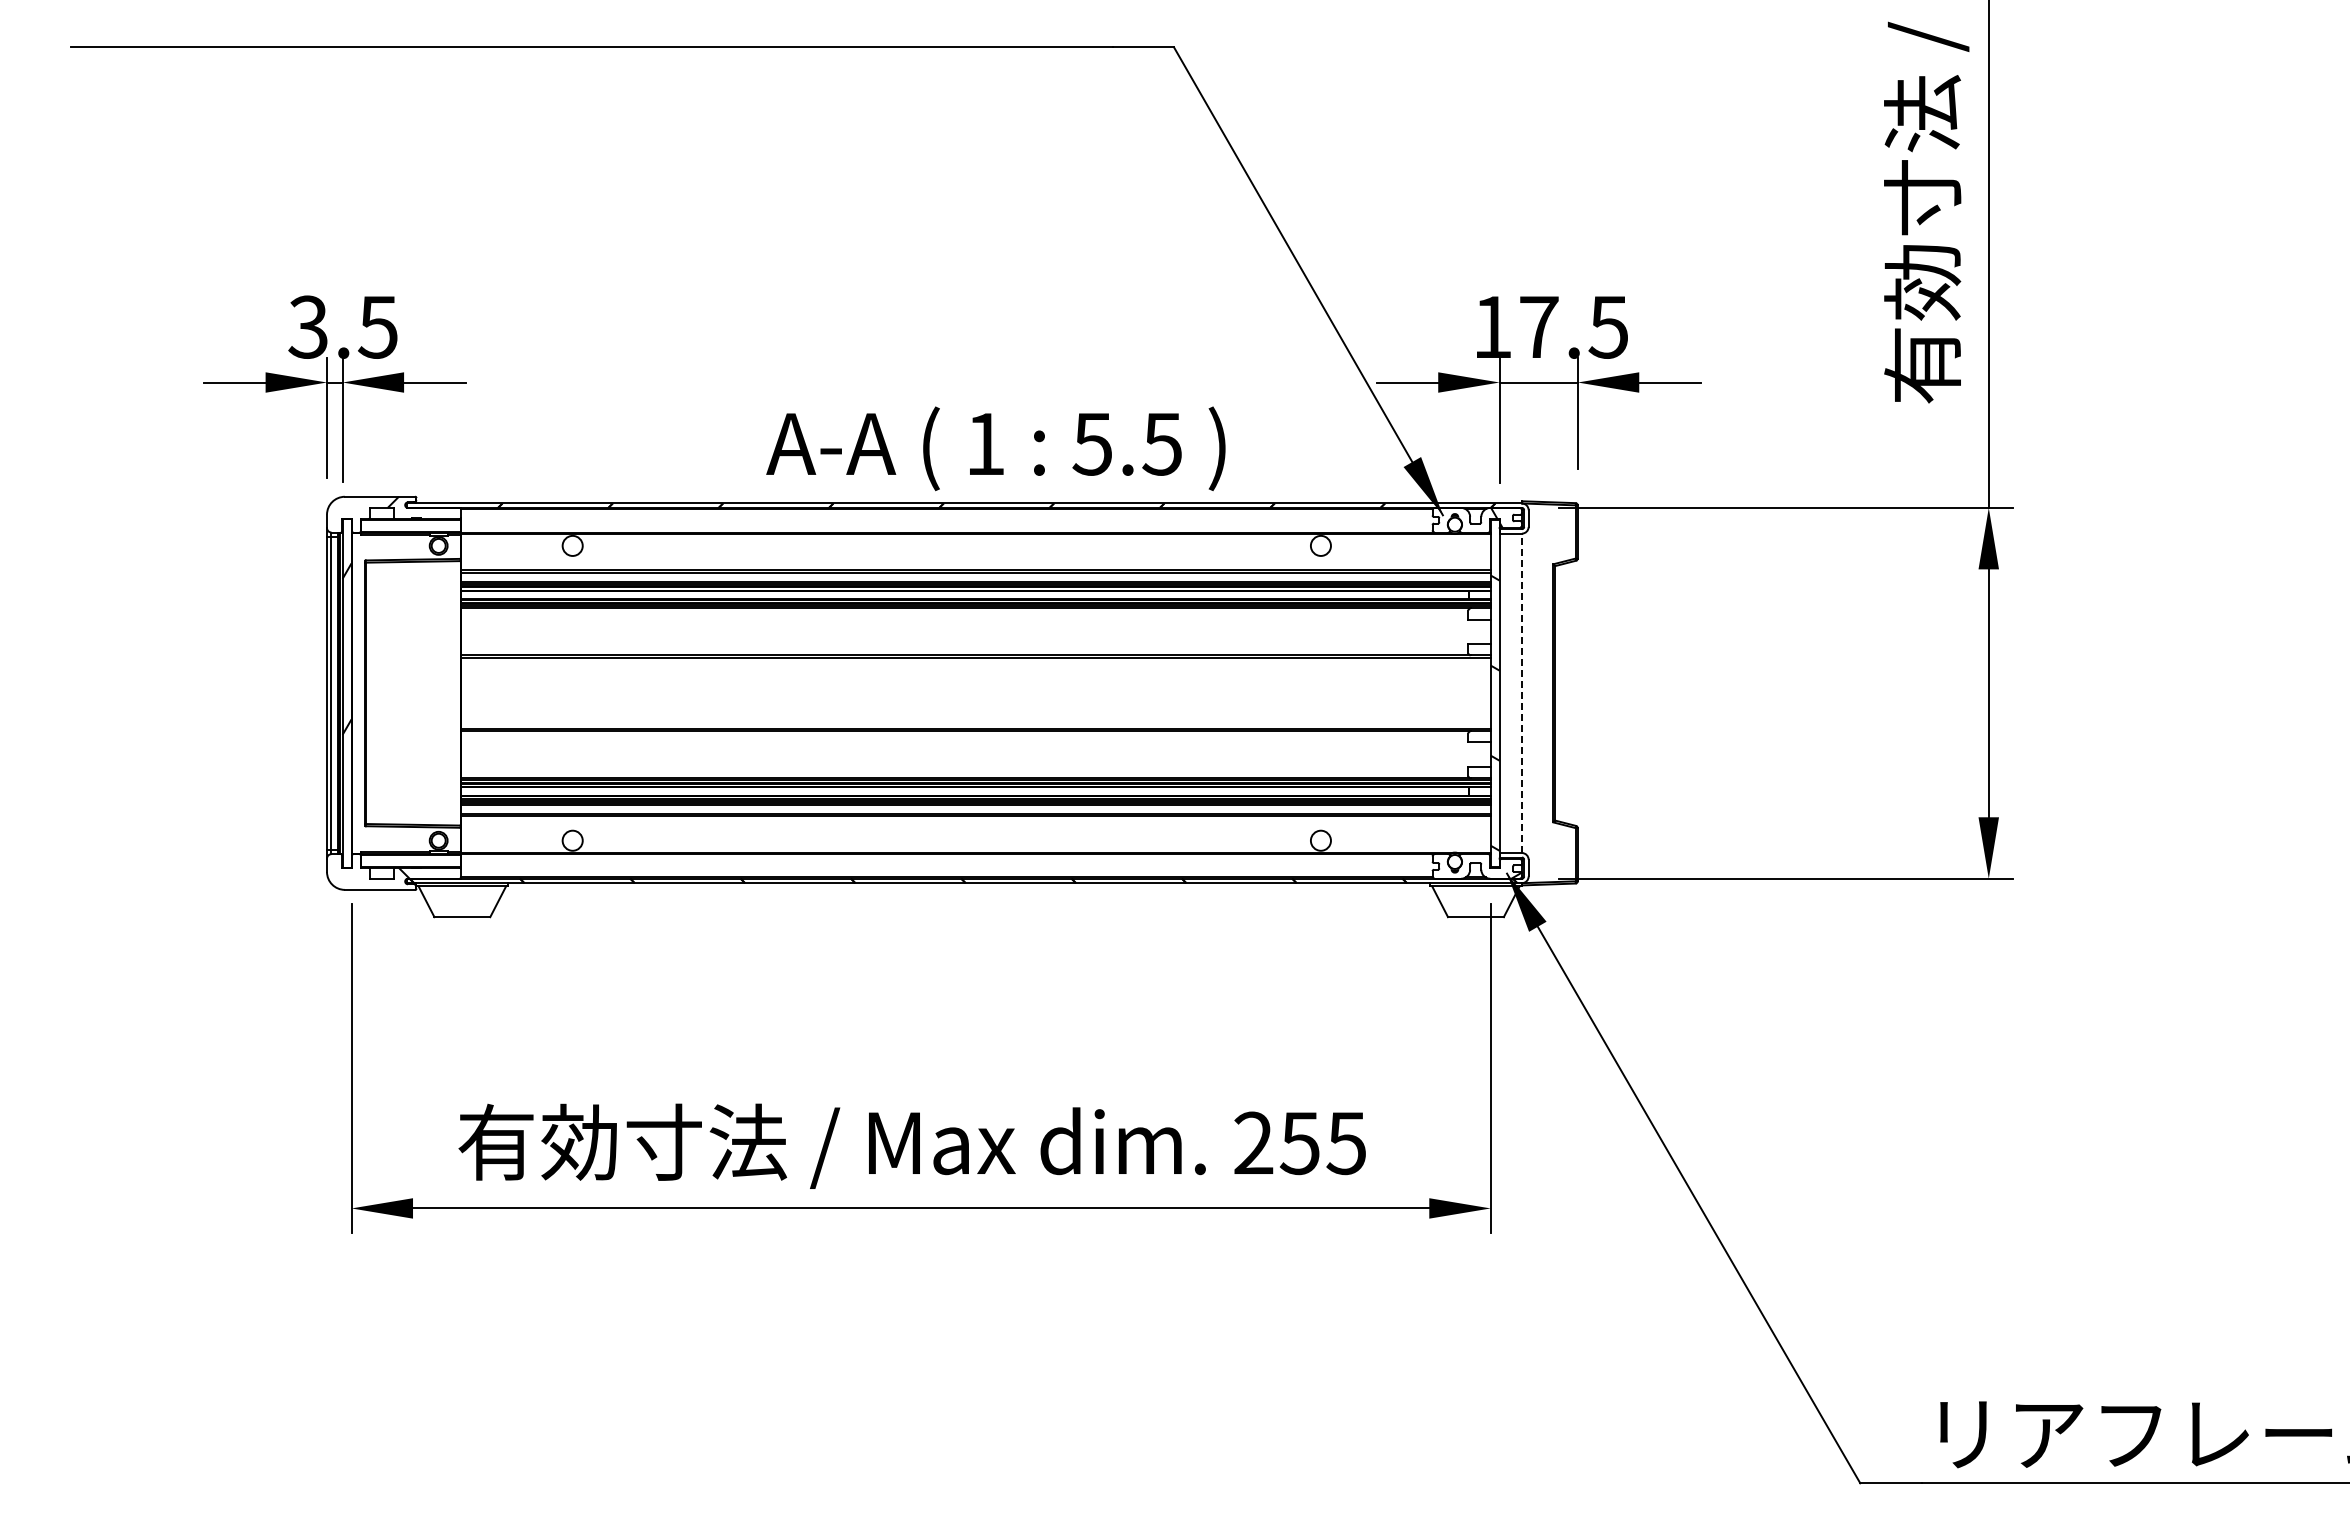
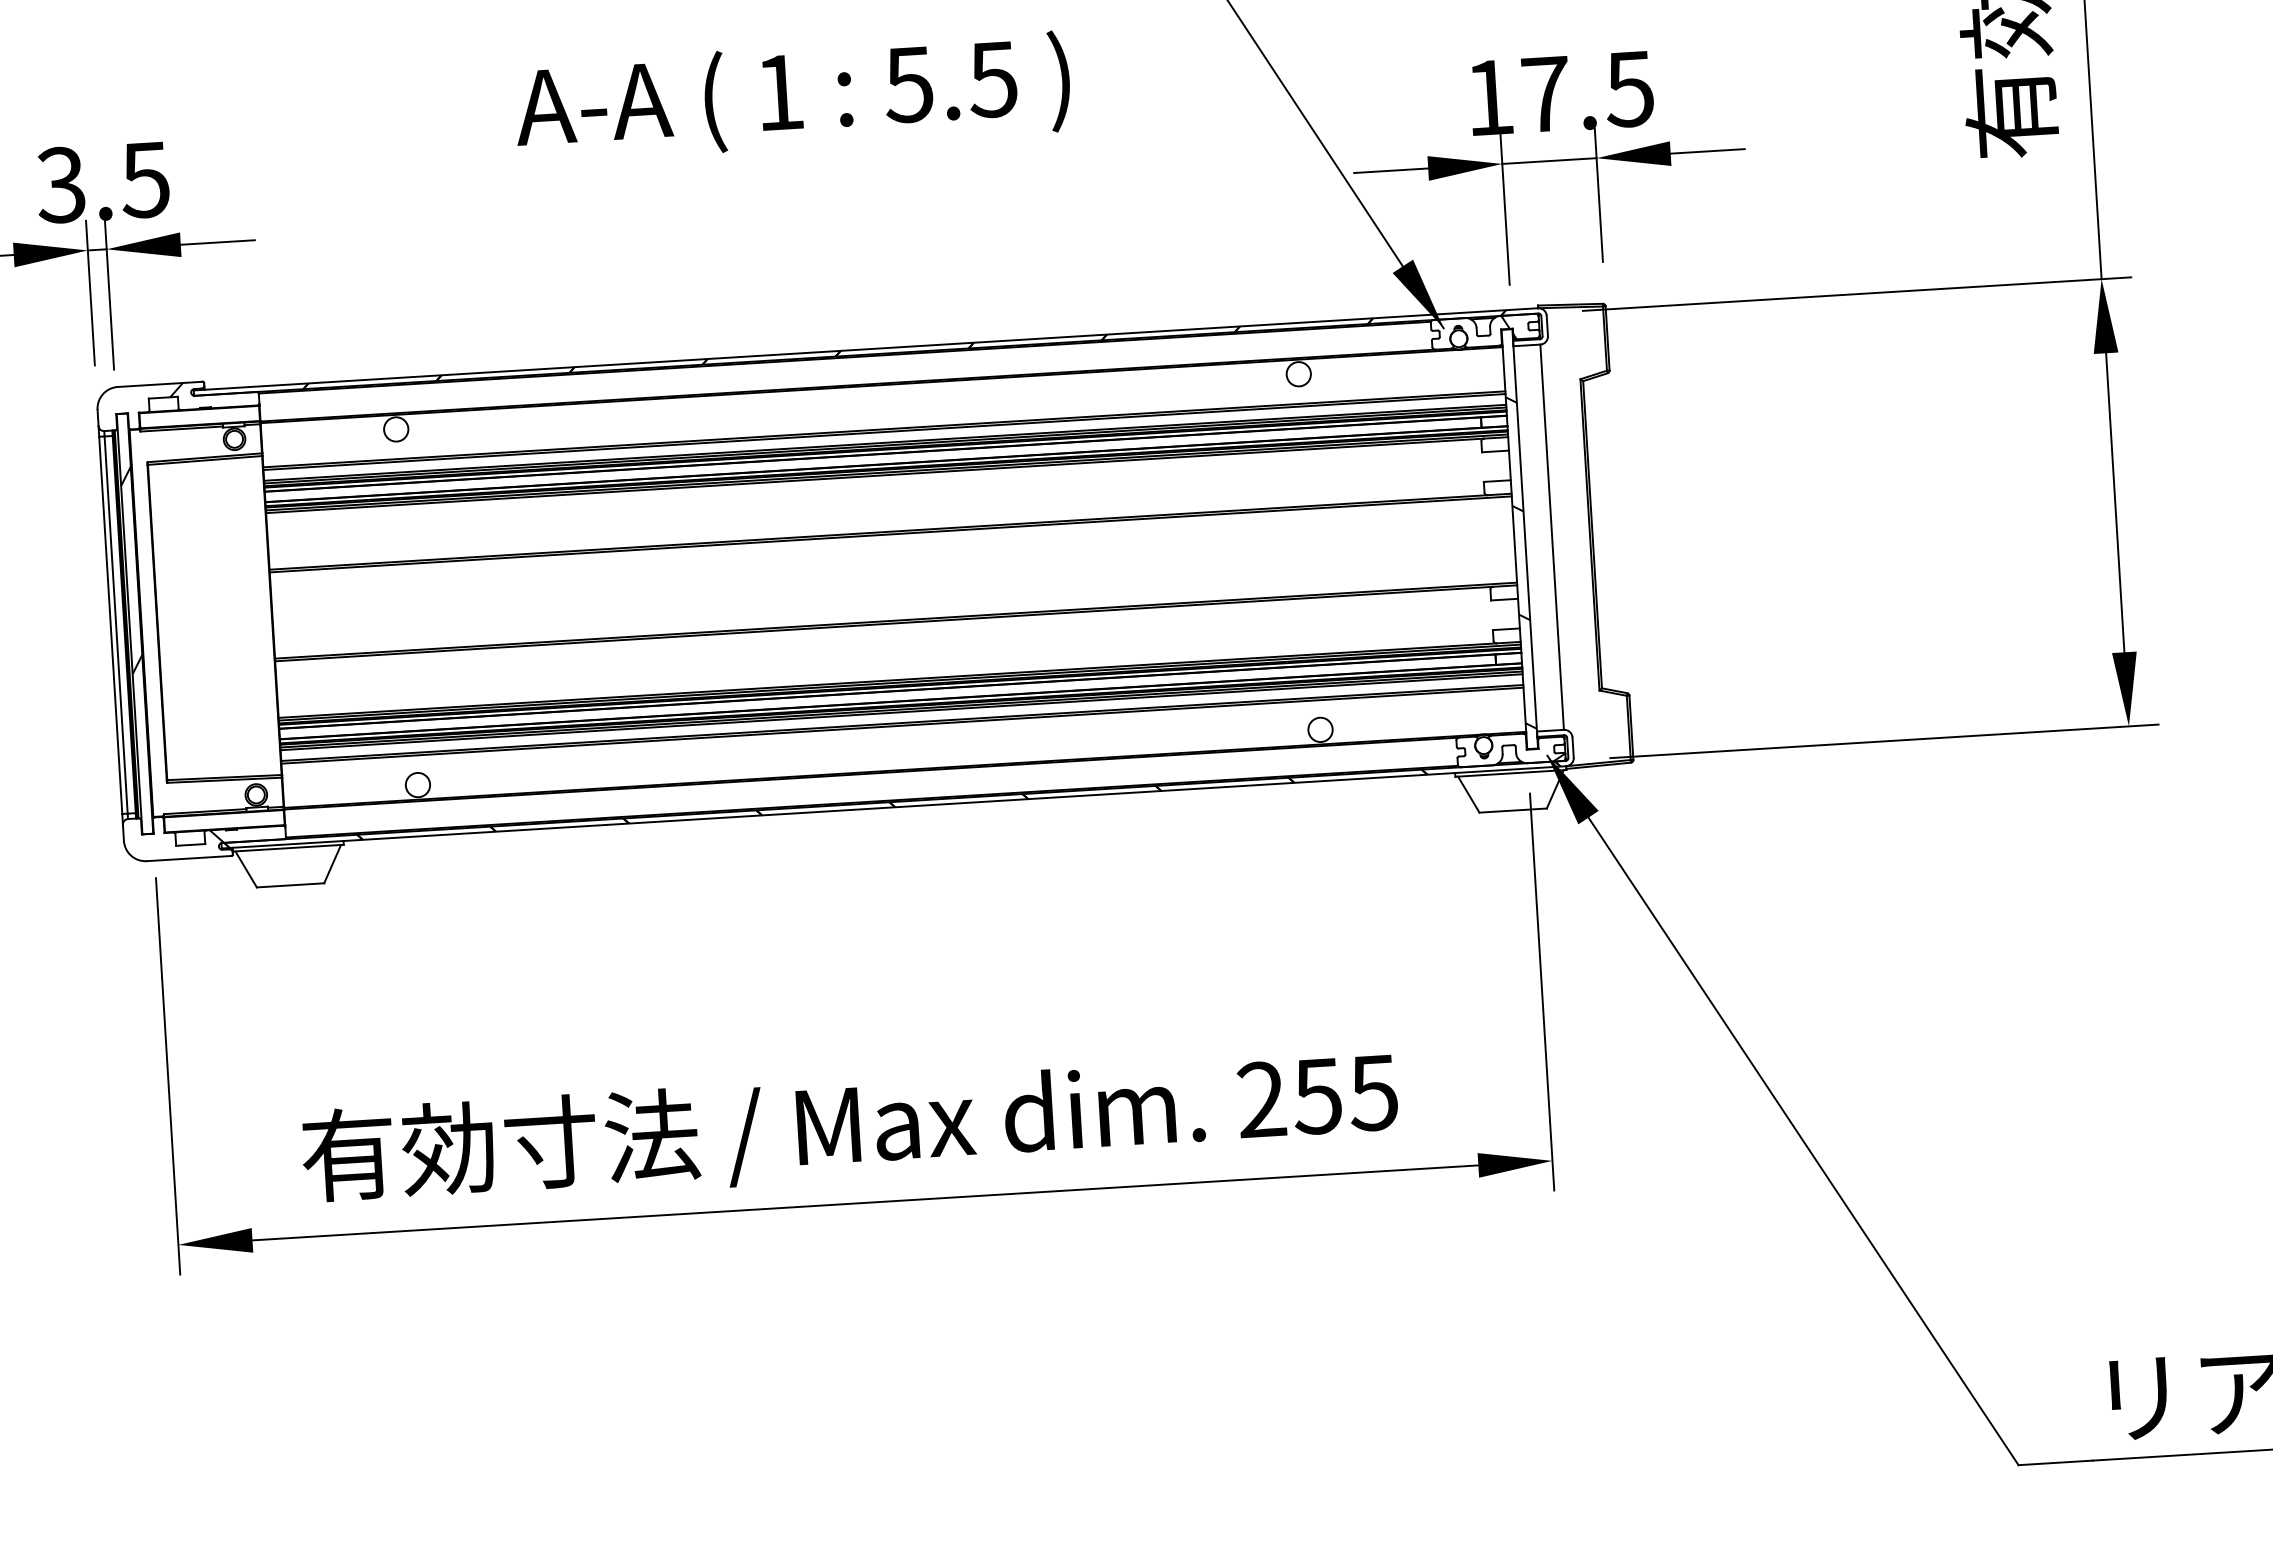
text: (995, 448) -> (792, 97), moved
line: (1521, 693) -> (1551, 537), dashed -> solid

